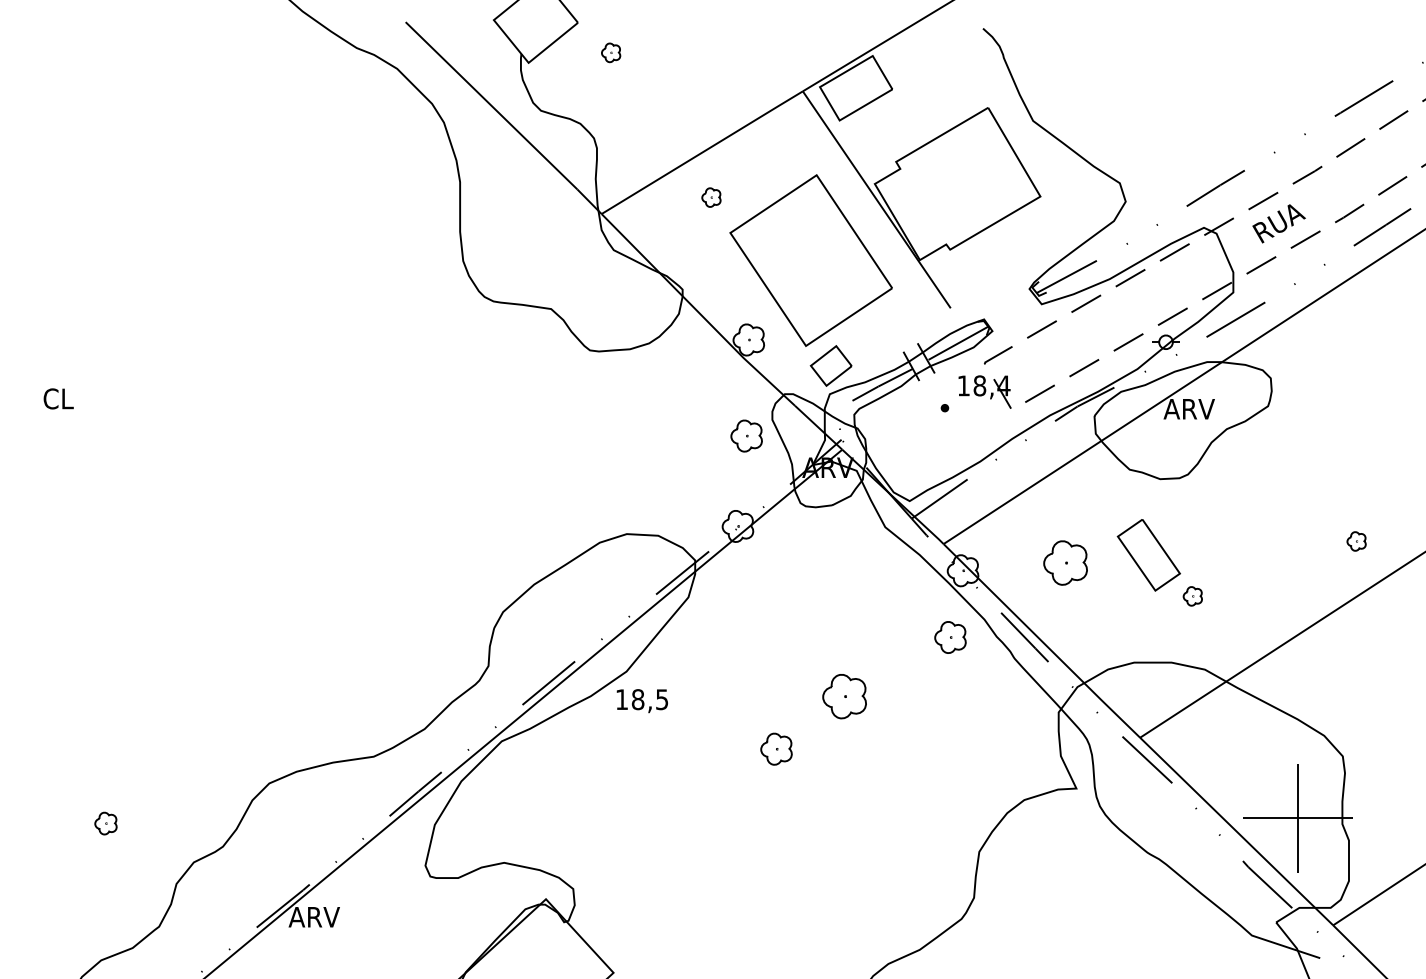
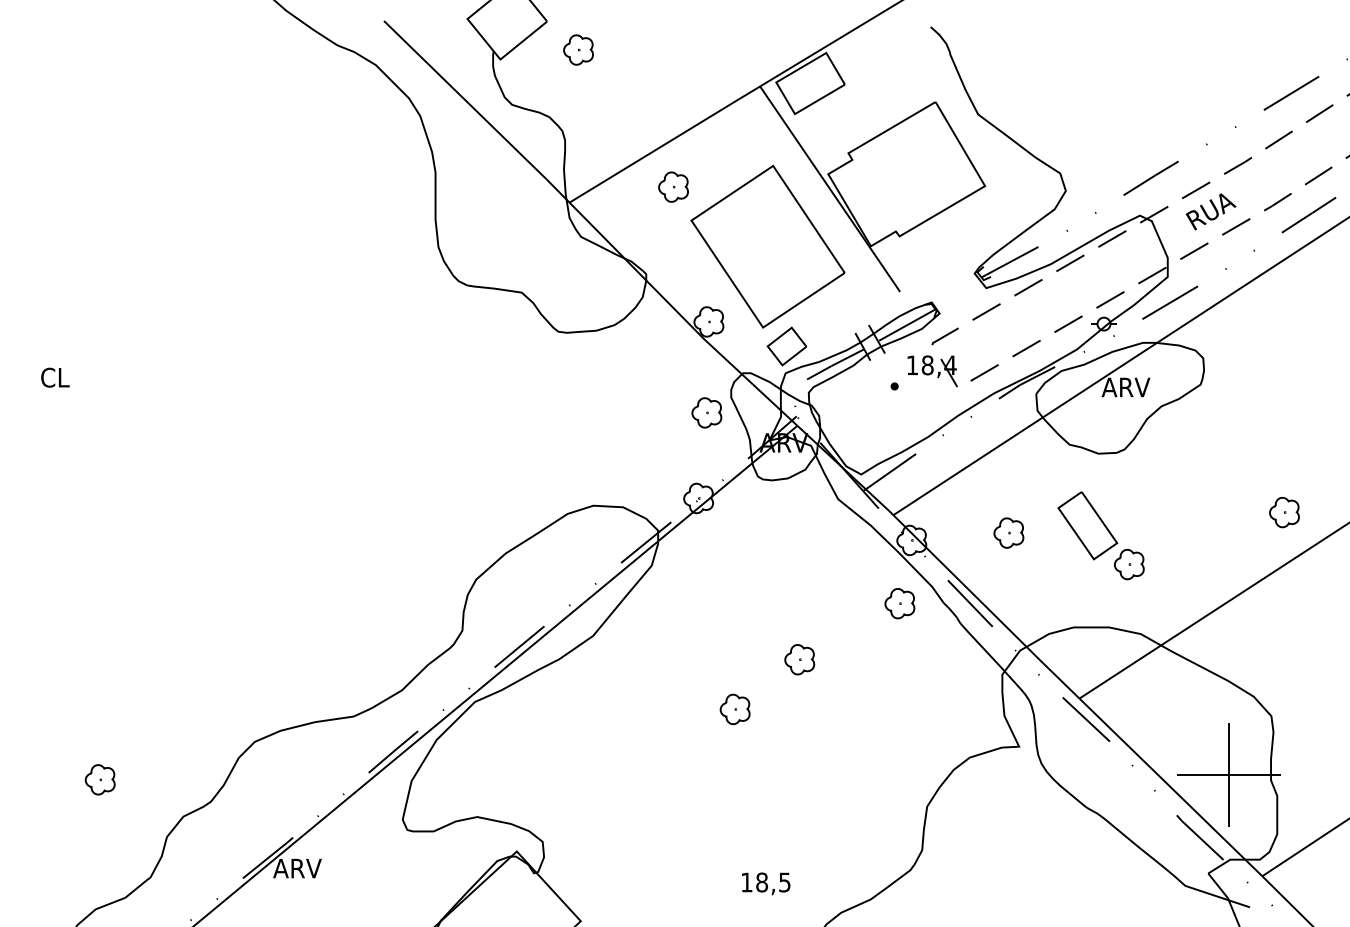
part: (611, 52) -> (578, 49), size x1.67
part: (711, 196) -> (673, 186), size x1.67
part: (1356, 541) -> (1284, 512), size x1.67
part: (1065, 562) -> (1008, 532), size x0.71
part: (1192, 596) -> (1129, 564), size x1.67
part: (844, 696) -> (799, 659), size x0.71
text: (642, 700) -> (766, 883), moved
part: (105, 823) -> (99, 779), size x1.43

